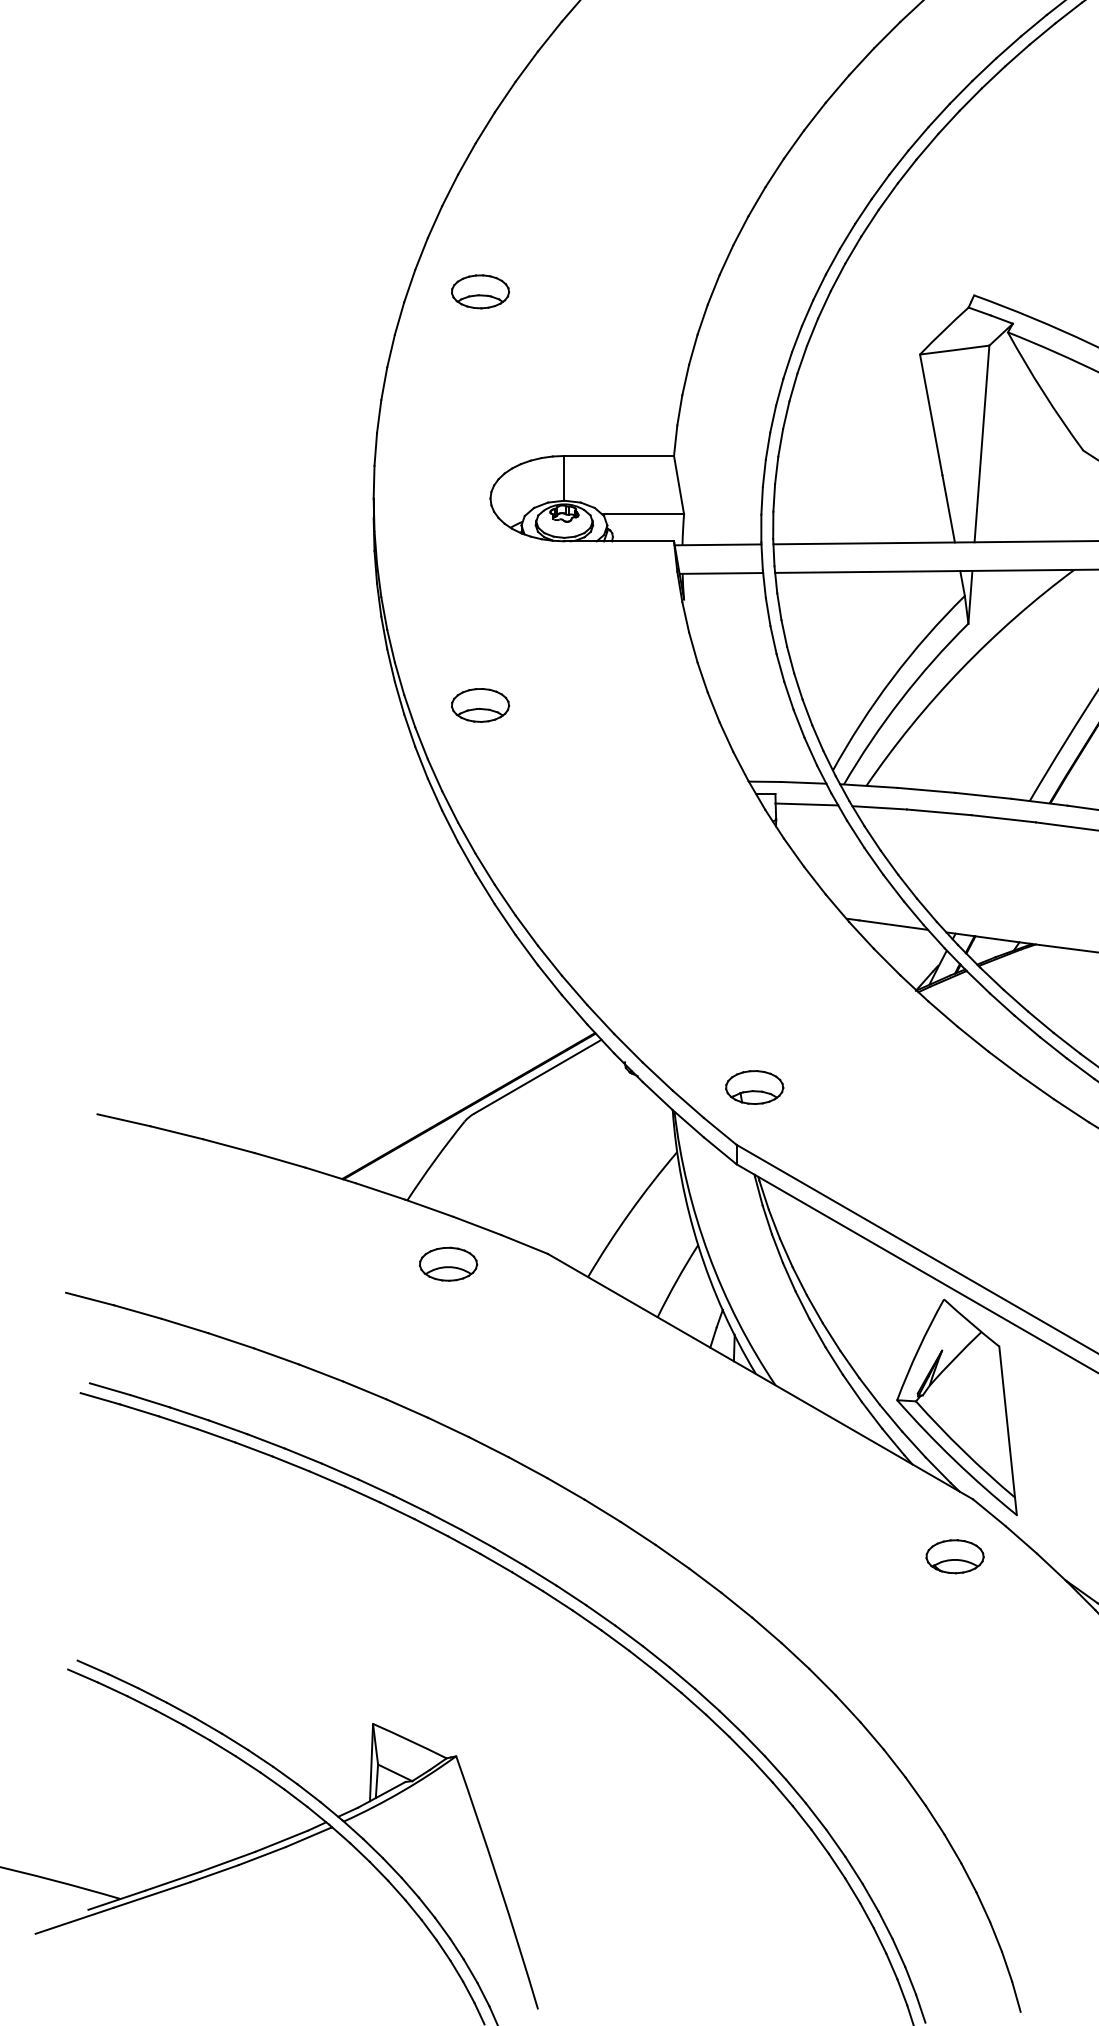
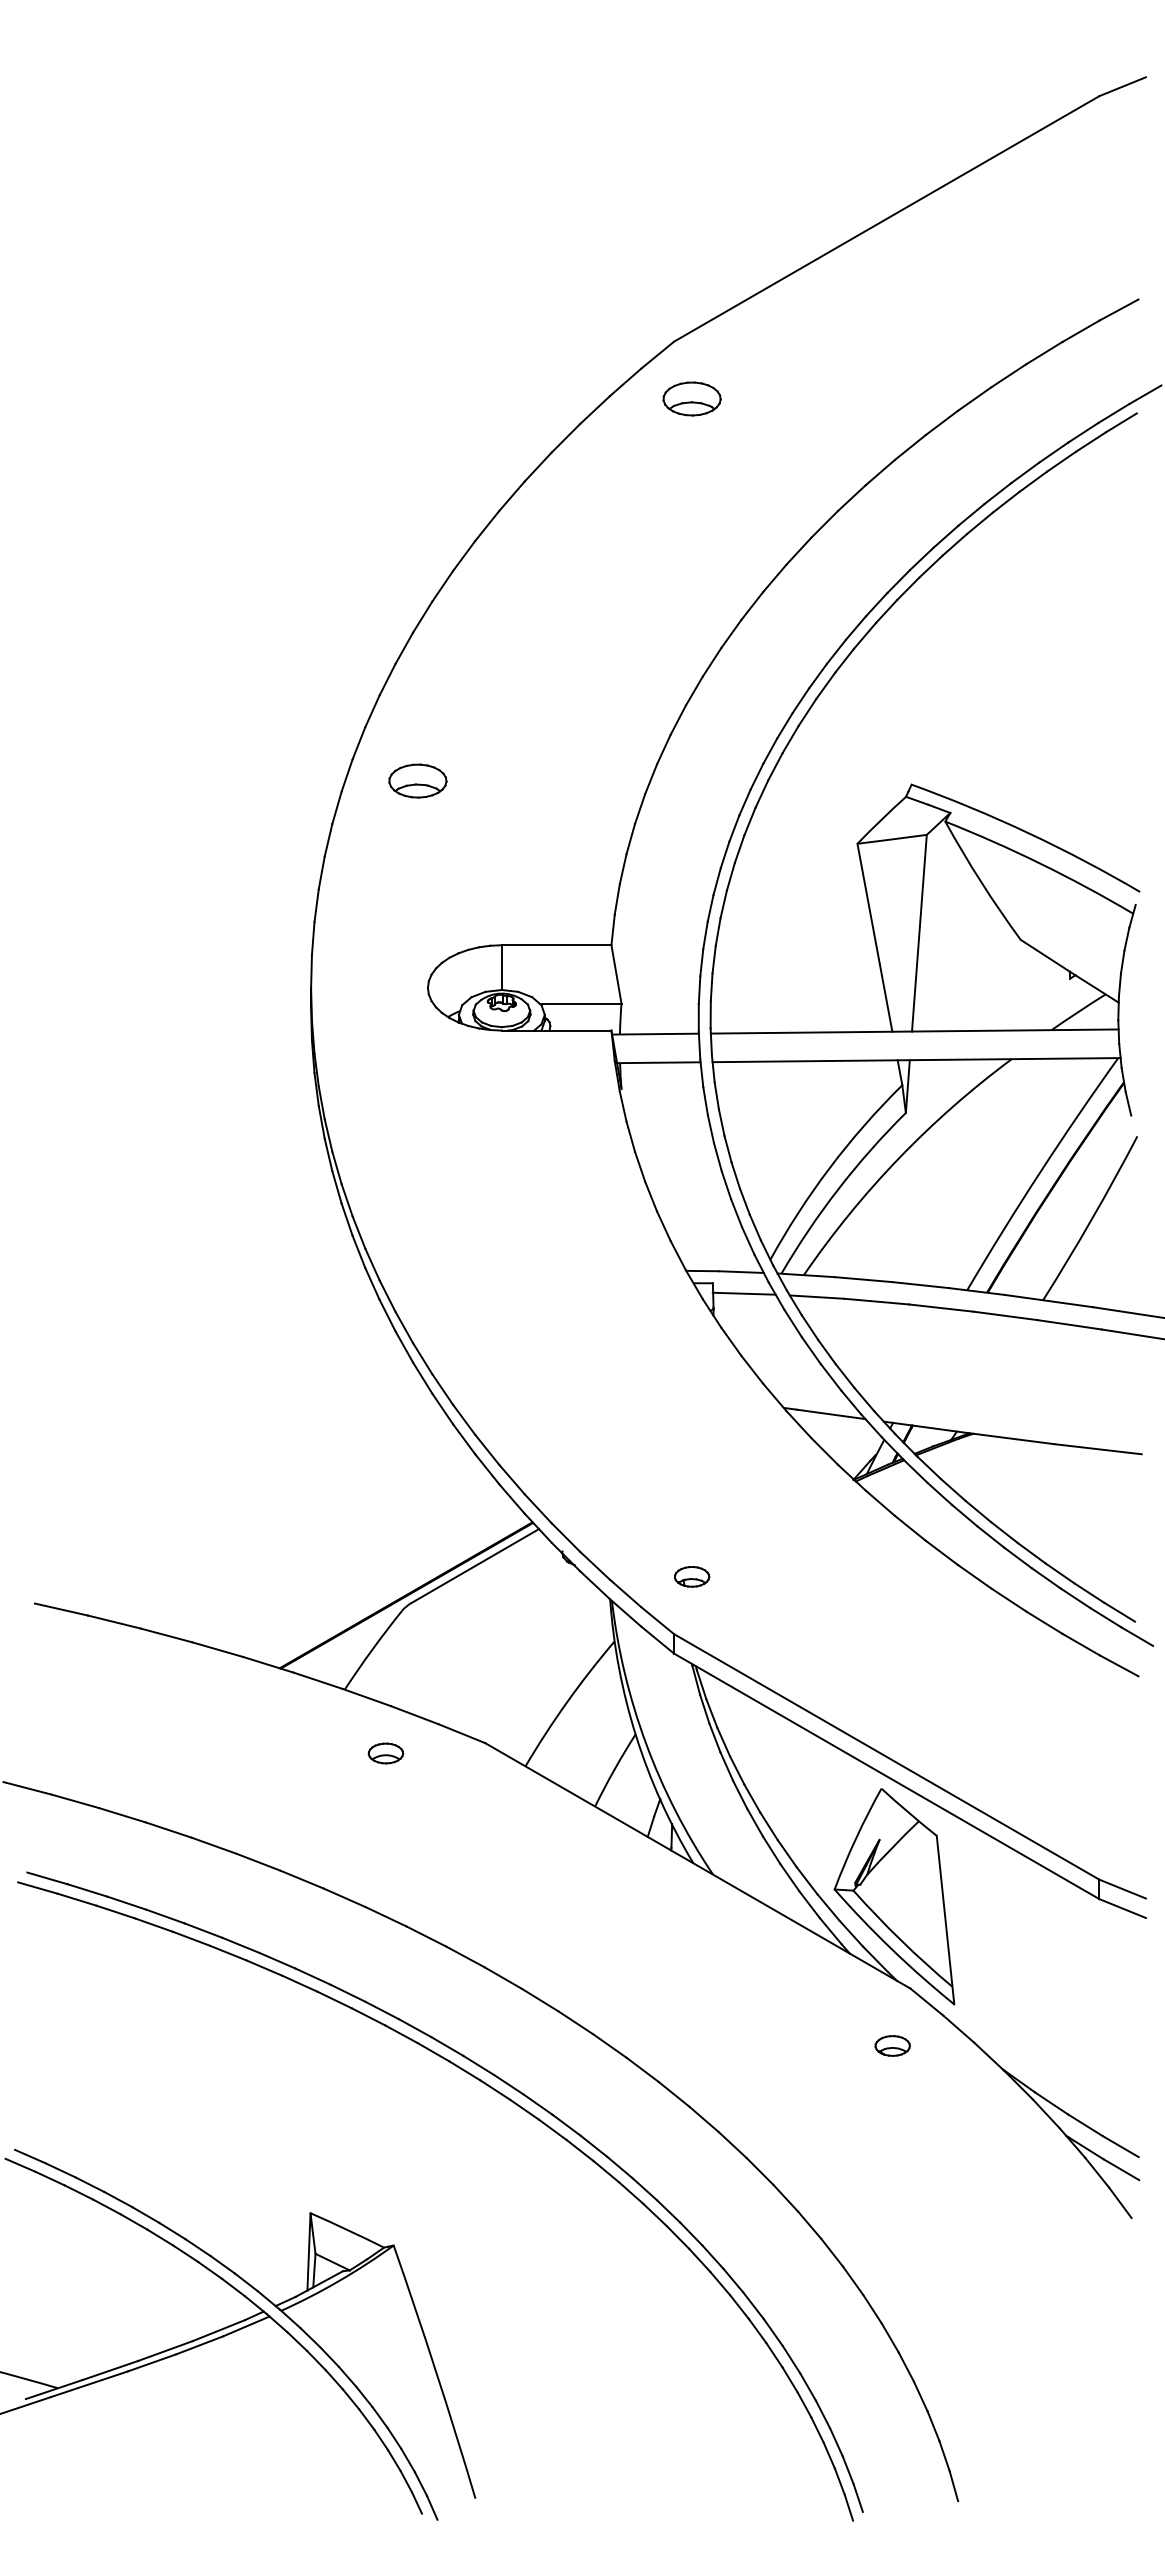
part: (480, 705) -> (417, 1194), removed
part: (754, 1087) -> (691, 1576), size x0.6
part: (448, 1264) -> (385, 1753), size x0.6
part: (955, 1556) -> (892, 2045), size x0.6

